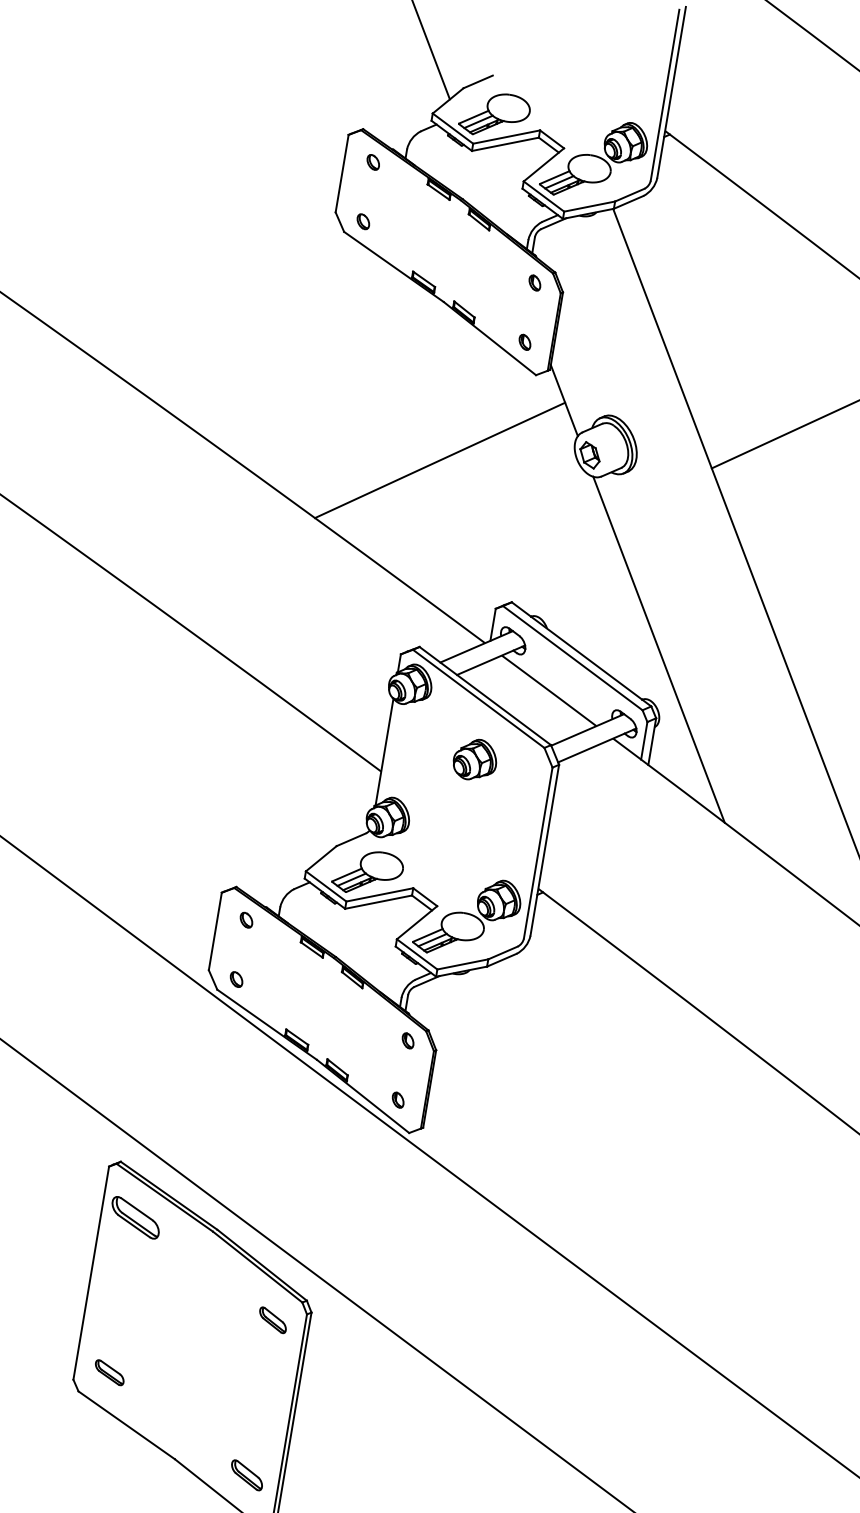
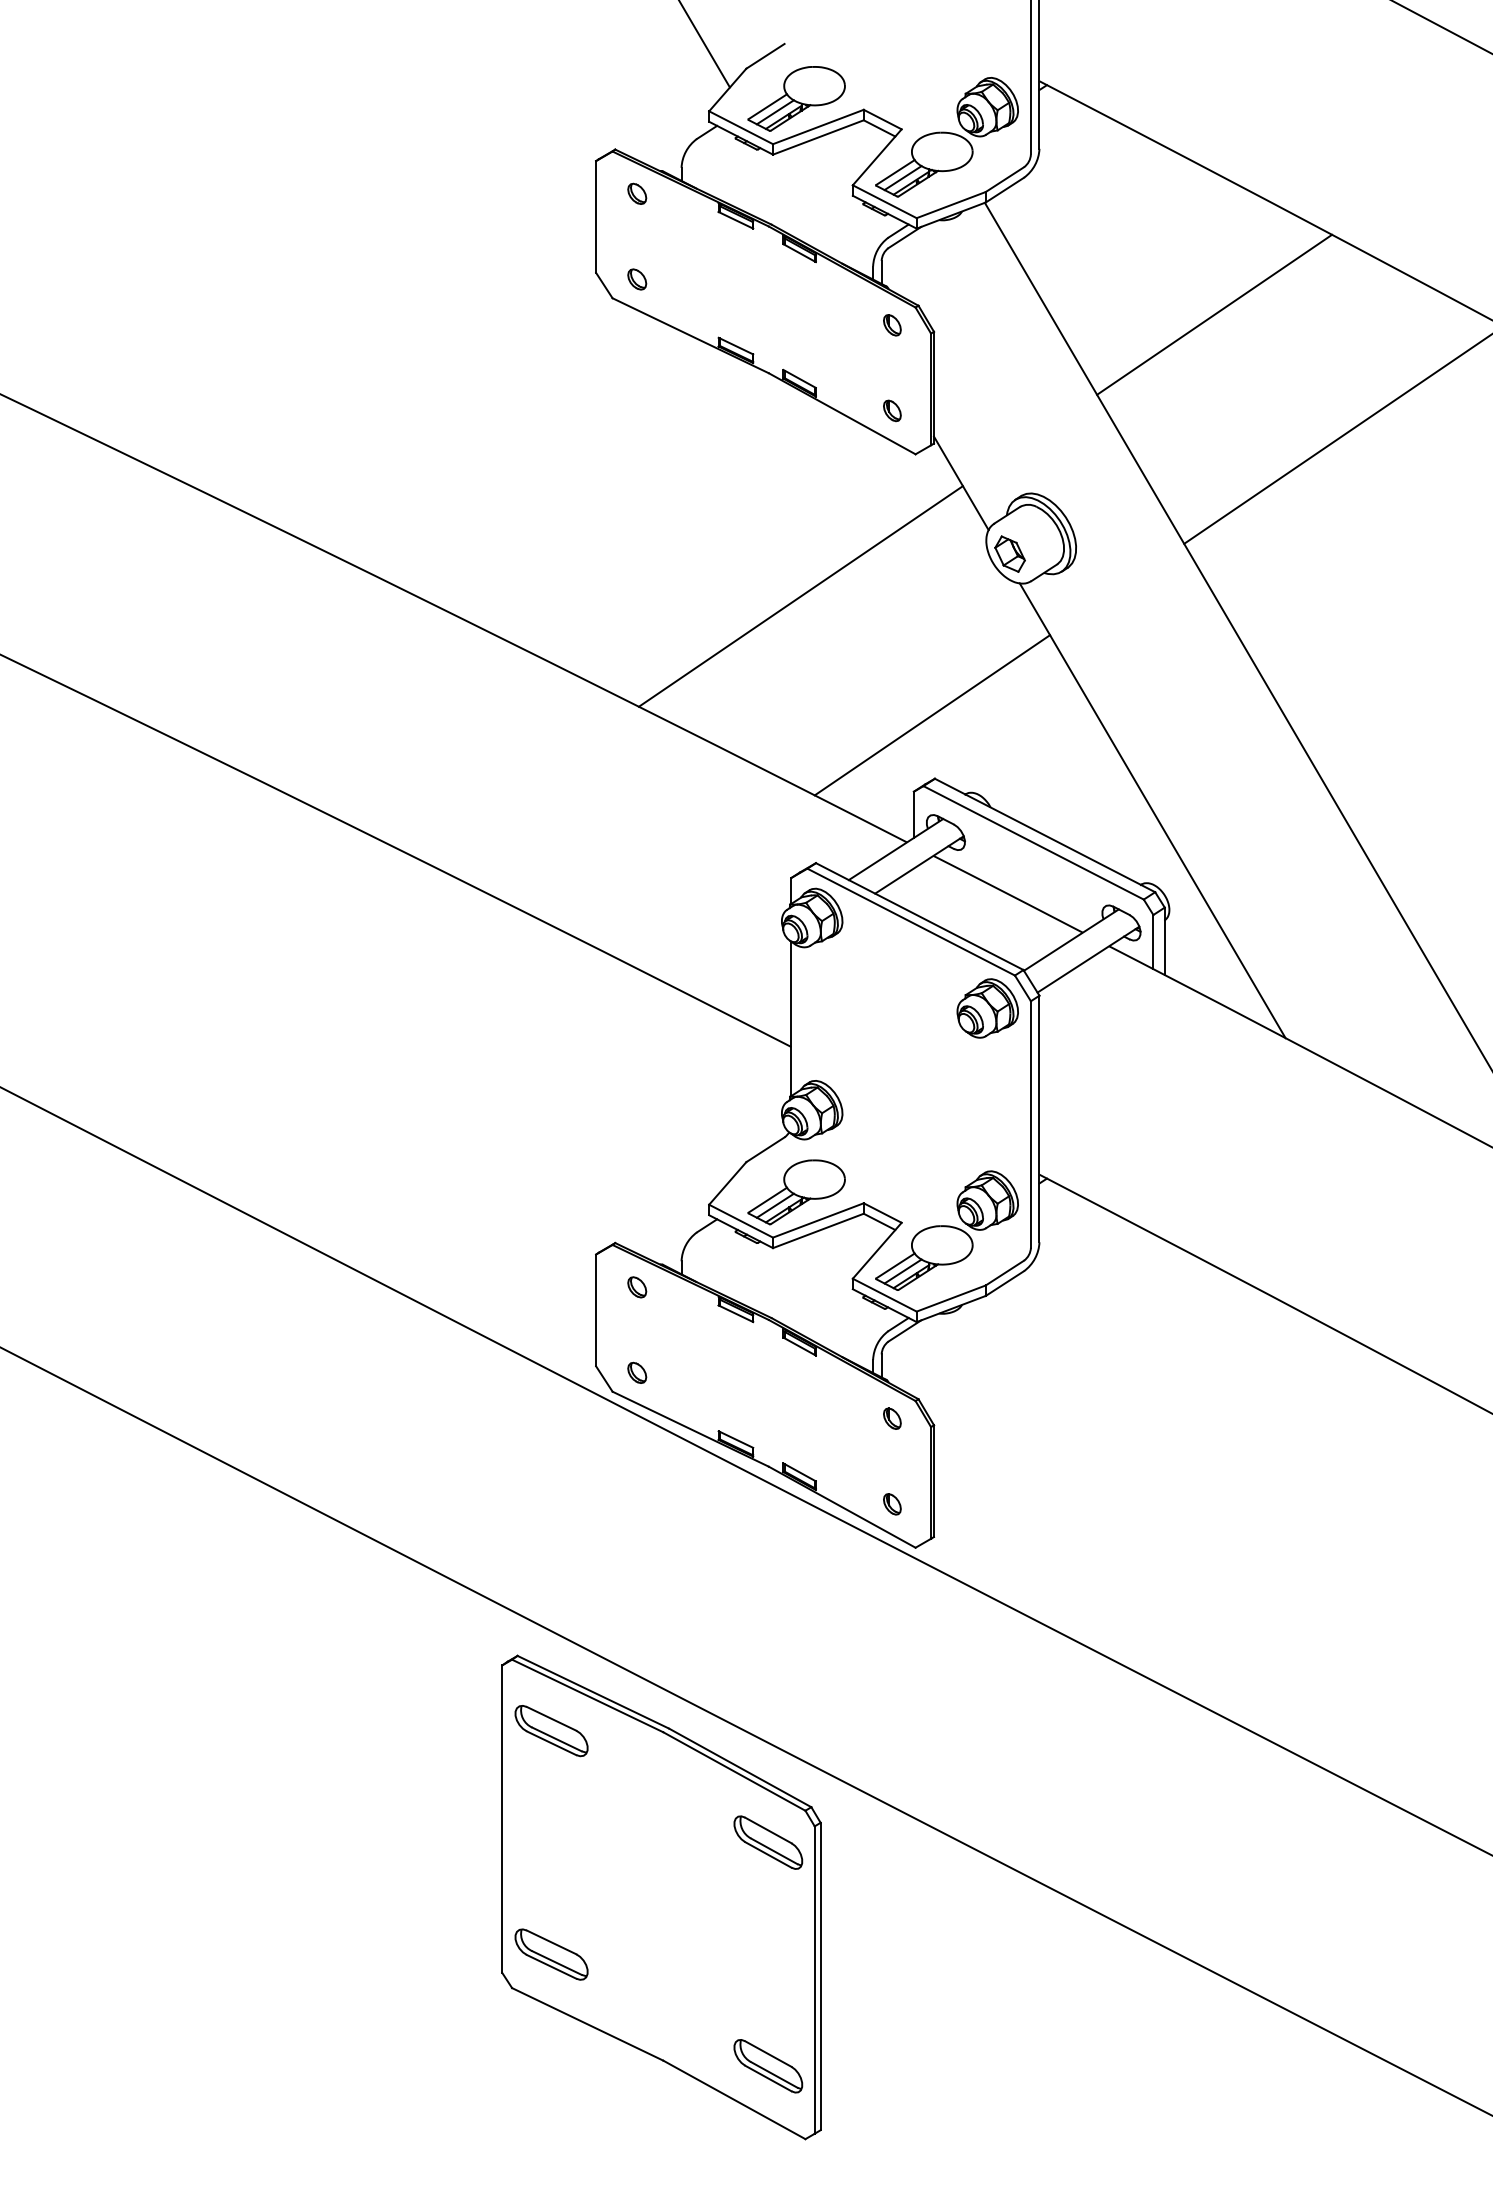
line: (759, 312) -> (1214, 314), added
line: (517, 558) -> (932, 715), added
part: (475, 759) -> (987, 1008), moved
part: (273, 1320) -> (768, 1842), size x1.67
part: (109, 1372) -> (551, 1954), size x1.67
part: (247, 1475) -> (768, 2066), size x1.43

